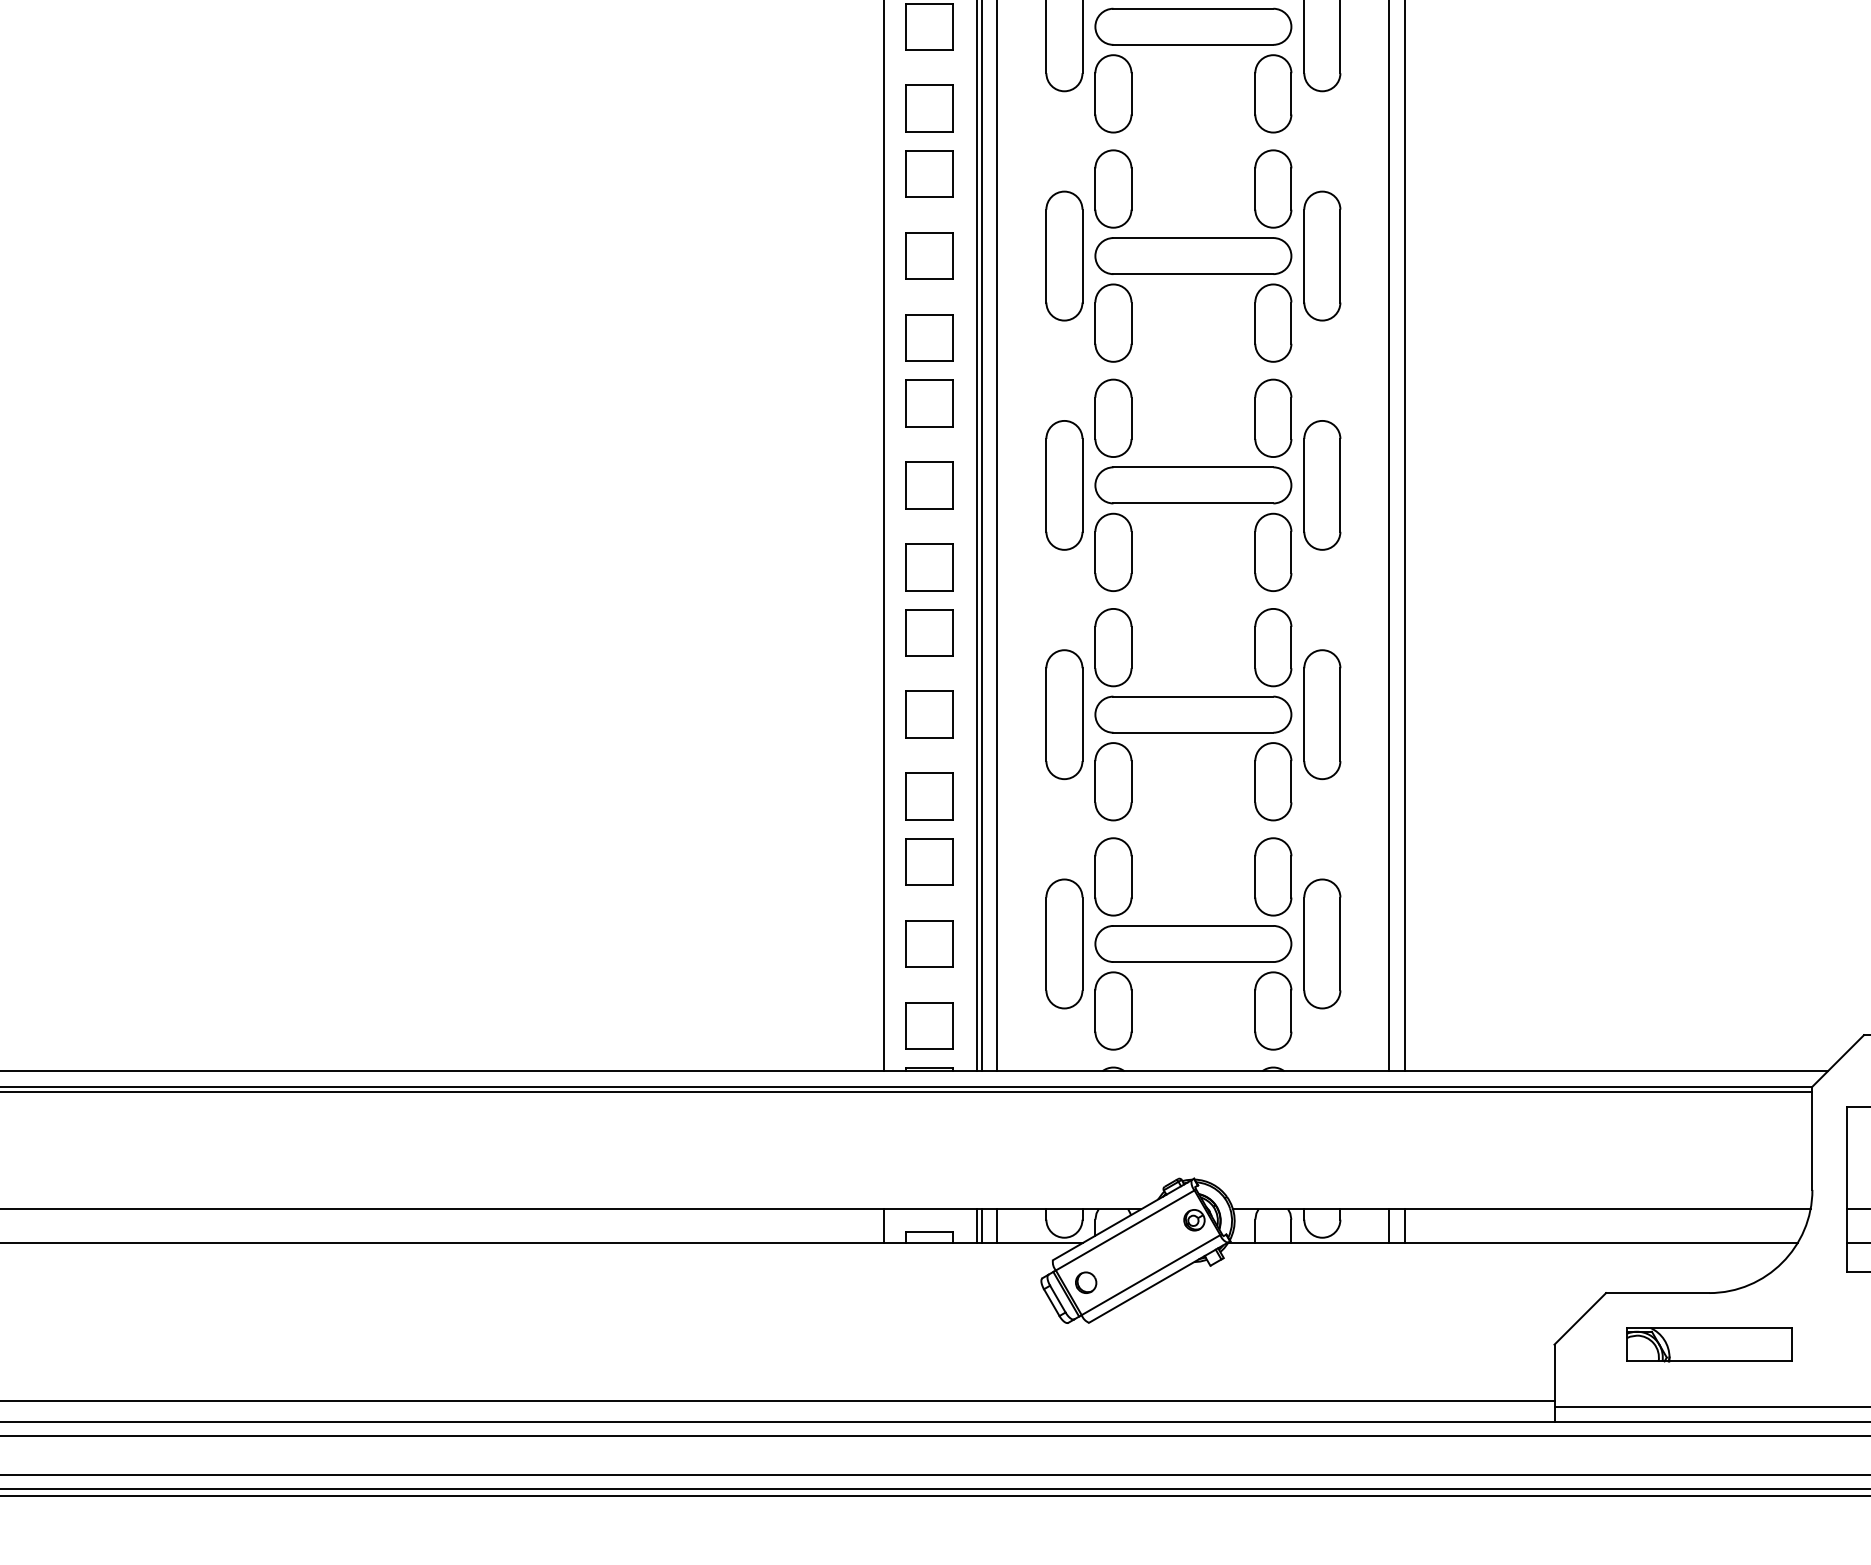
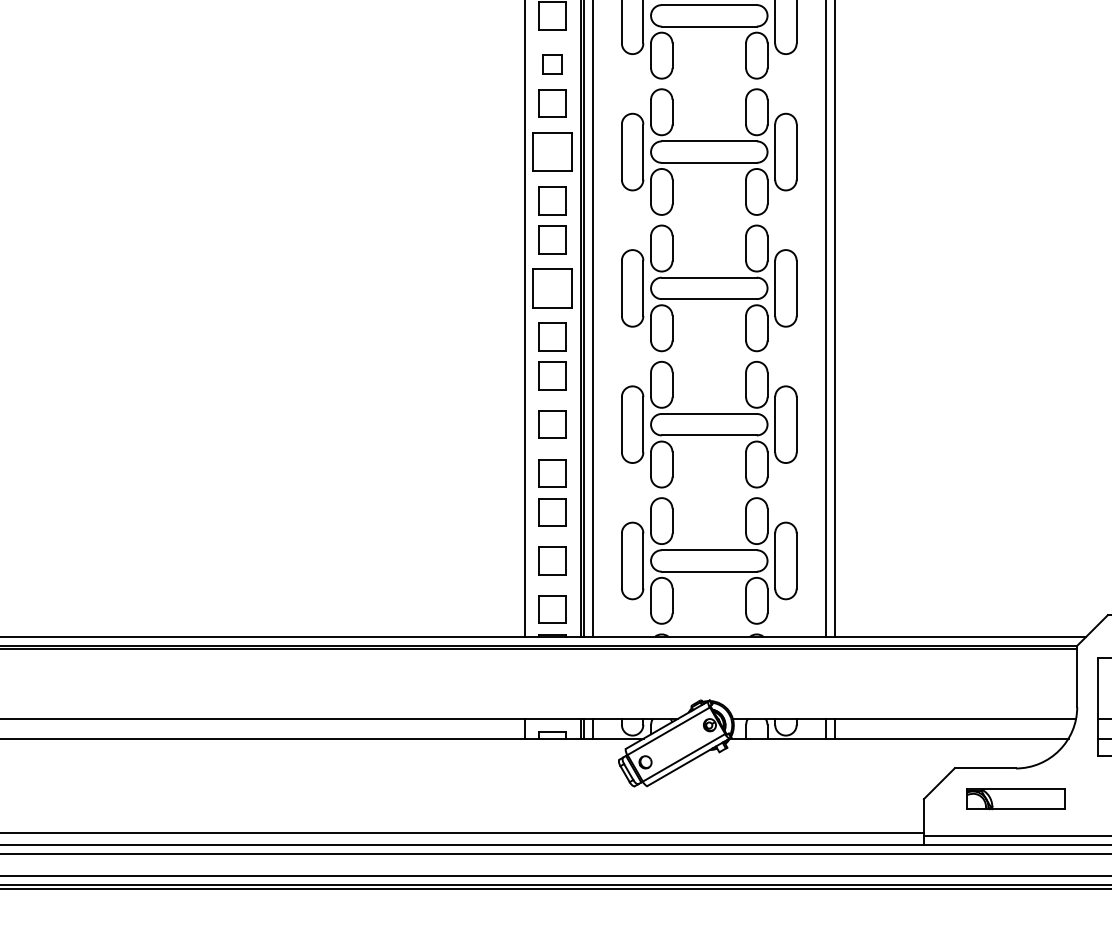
part: (929, 108) -> (552, 64), size x0.7
part: (929, 255) -> (552, 151), size x1.4
part: (929, 485) -> (552, 288), size x1.4

